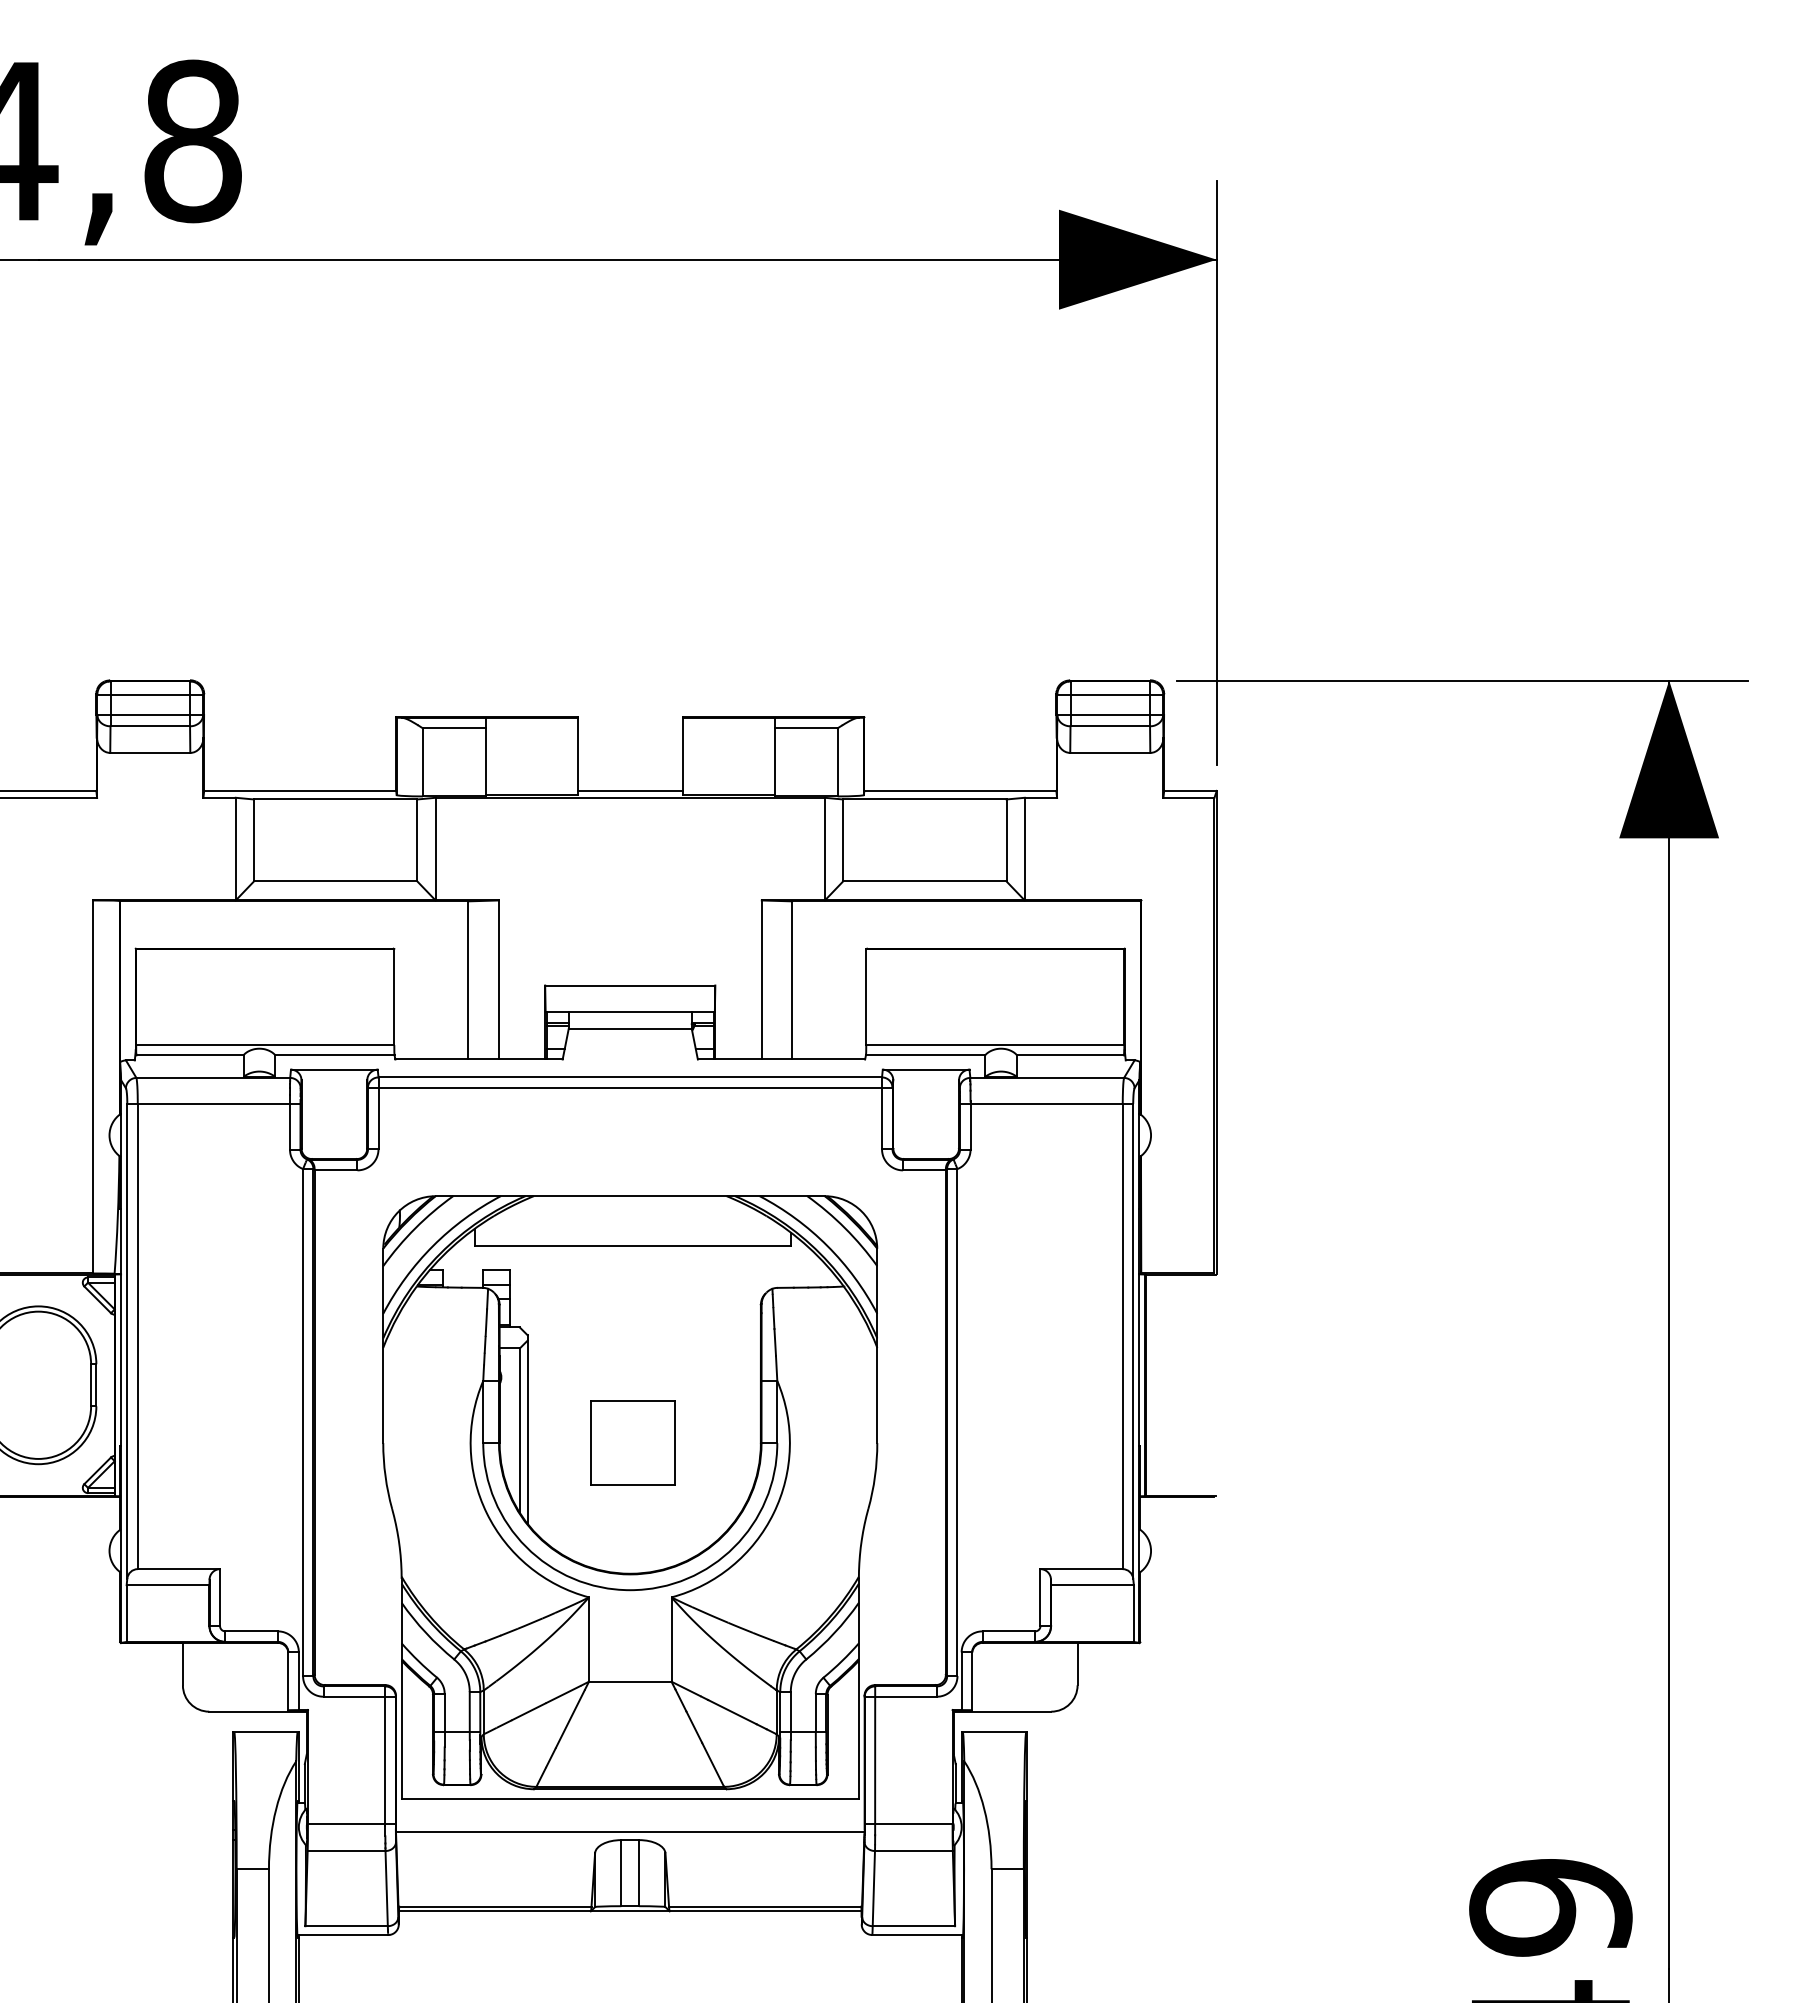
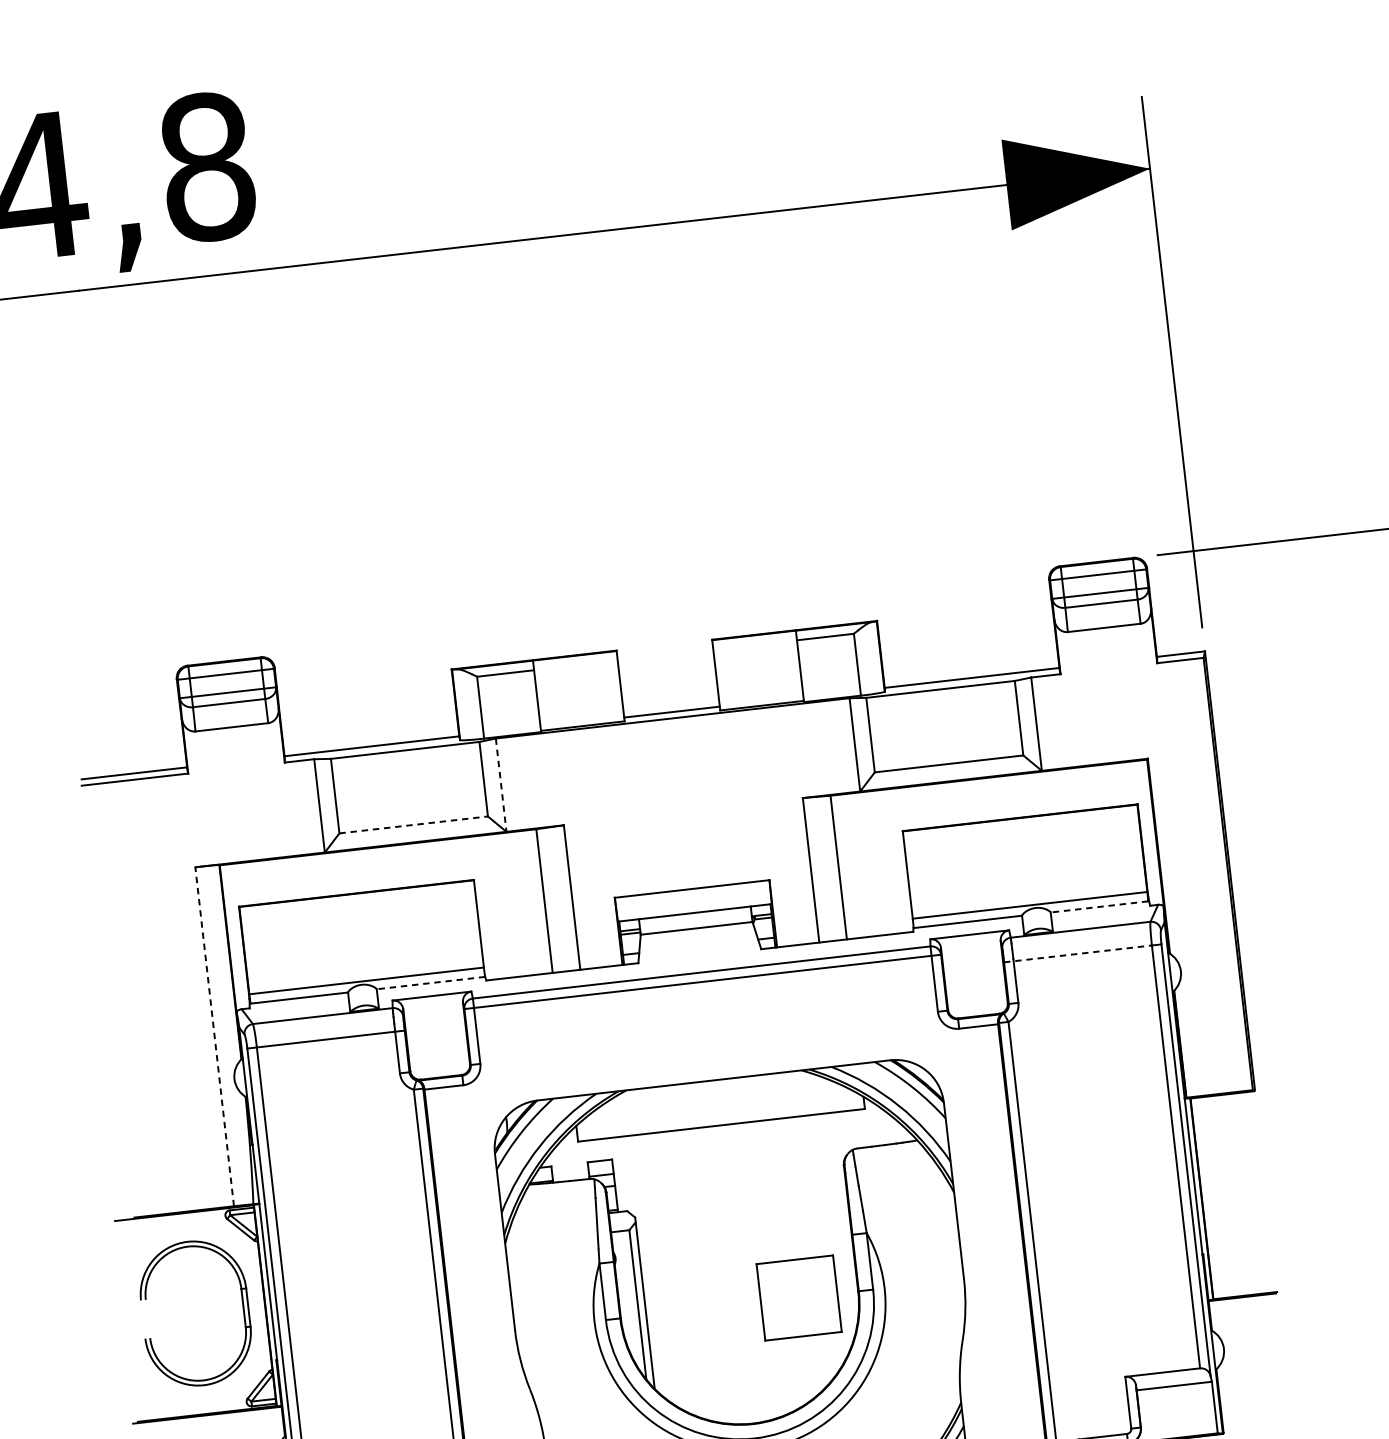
line: (435, 849) -> (501, 785), solid -> dashed
line: (335, 881) -> (413, 824), solid -> dashed
line: (334, 1055) -> (430, 983), solid -> dashed
line: (1070, 1055) -> (1099, 906), solid -> dashed
line: (93, 1086) -> (214, 1036), solid -> dashed
line: (1041, 1103) -> (1078, 953), solid -> dashed
part: (632, 1442) -> (798, 1297), moved

